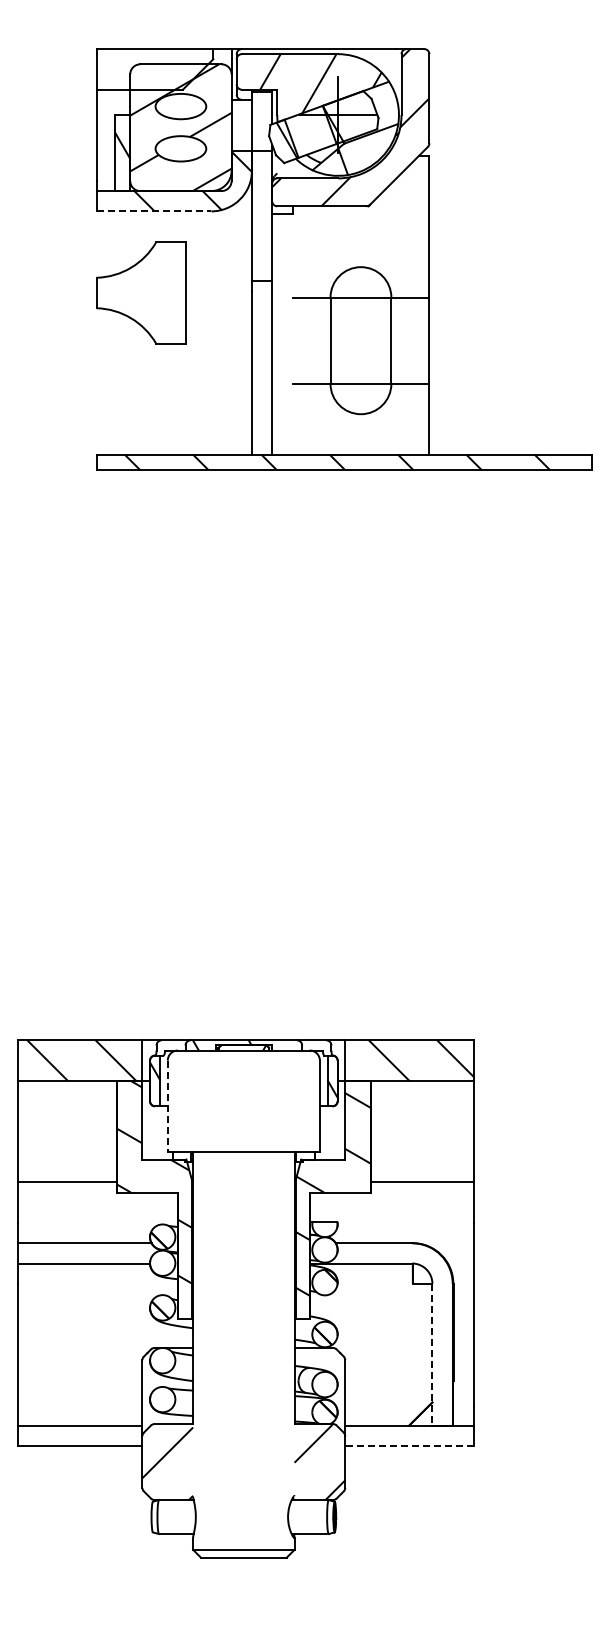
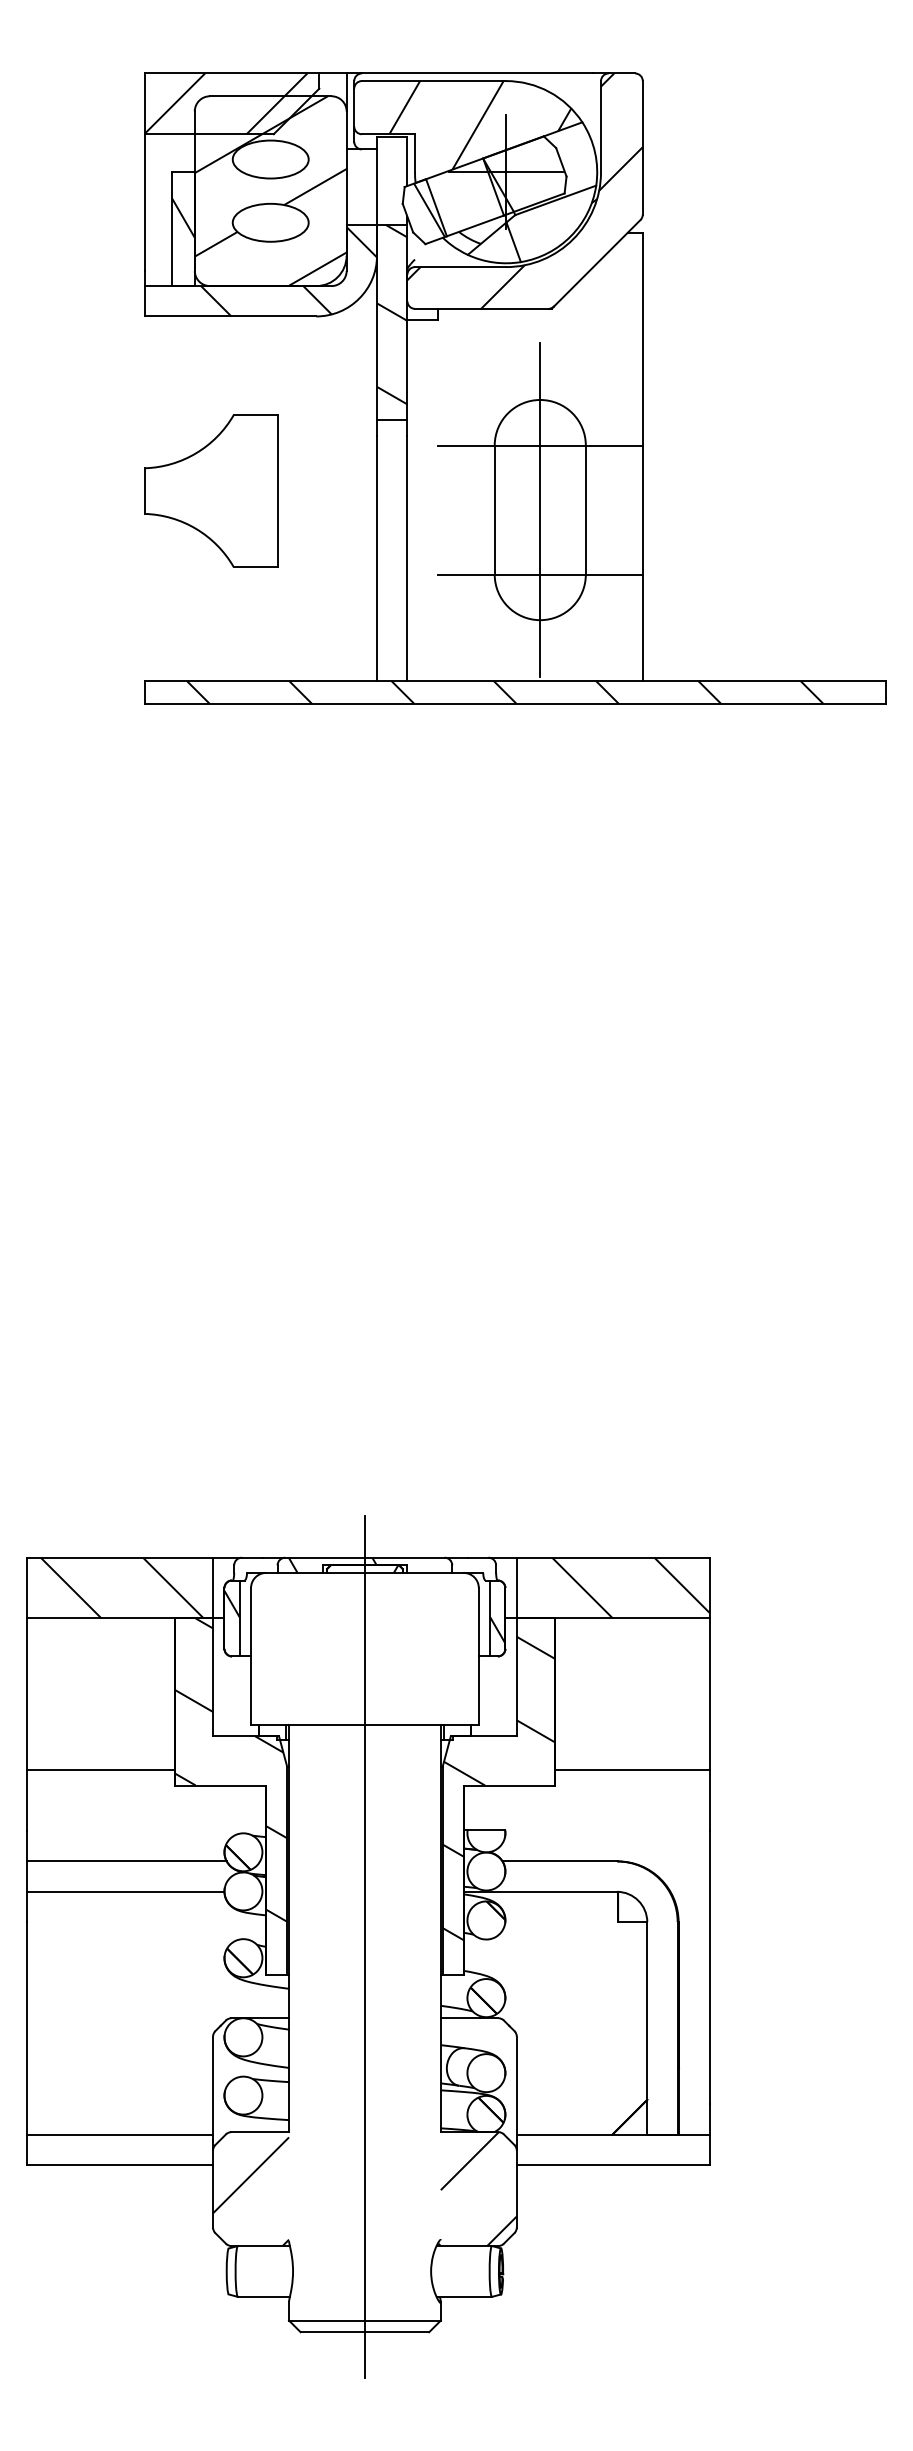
hatch: (150, 69) -> (225, 104), added
hatch: (261, 210) -> (391, 315), added
line: (154, 211) -> (231, 316), dashed -> solid
part: (141, 292) -> (211, 490), moved
line: (360, 340) -> (539, 509), added
line: (167, 1106) -> (250, 1656), dashed -> solid
line: (243, 1299) -> (364, 1945), added
line: (432, 1354) -> (647, 2028), dashed -> solid
line: (409, 1446) -> (612, 2165), dashed -> solid

